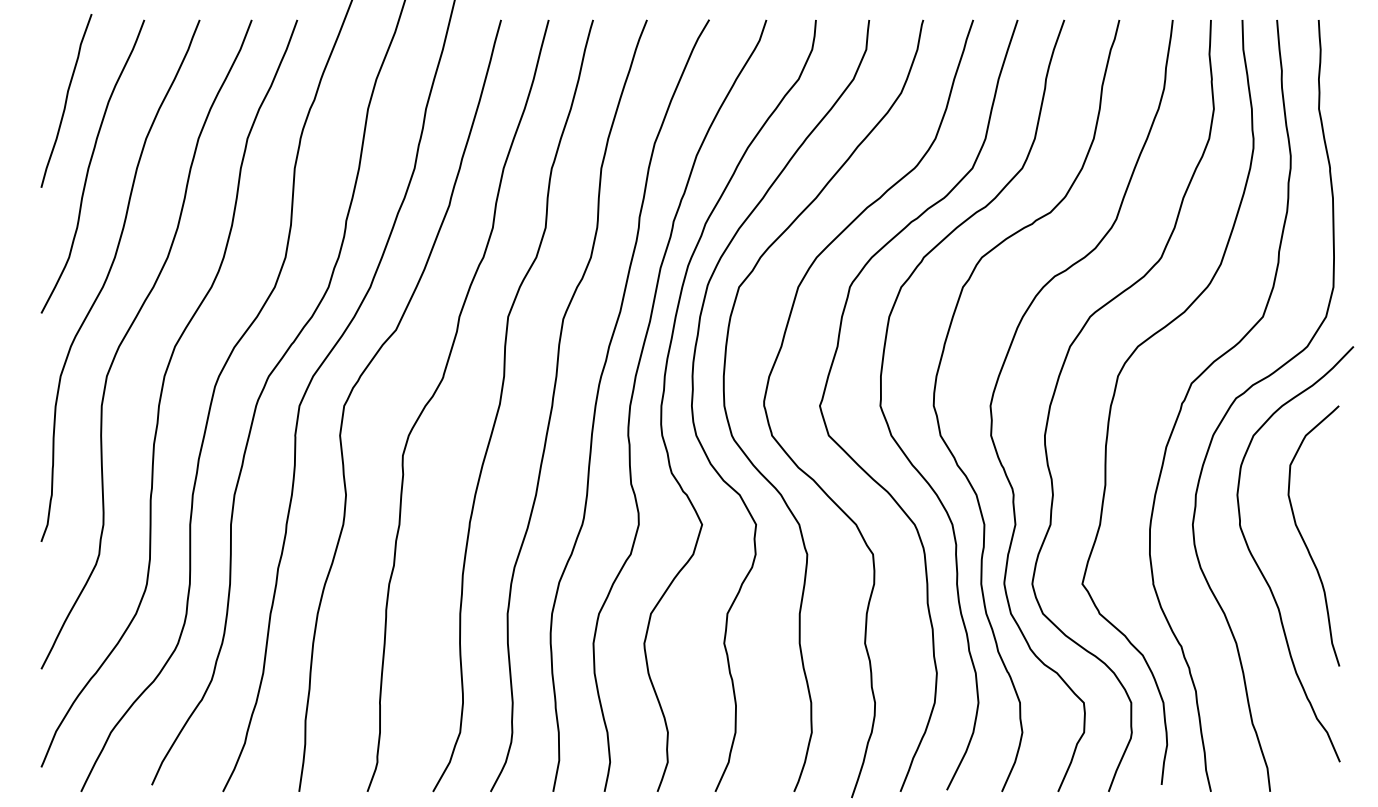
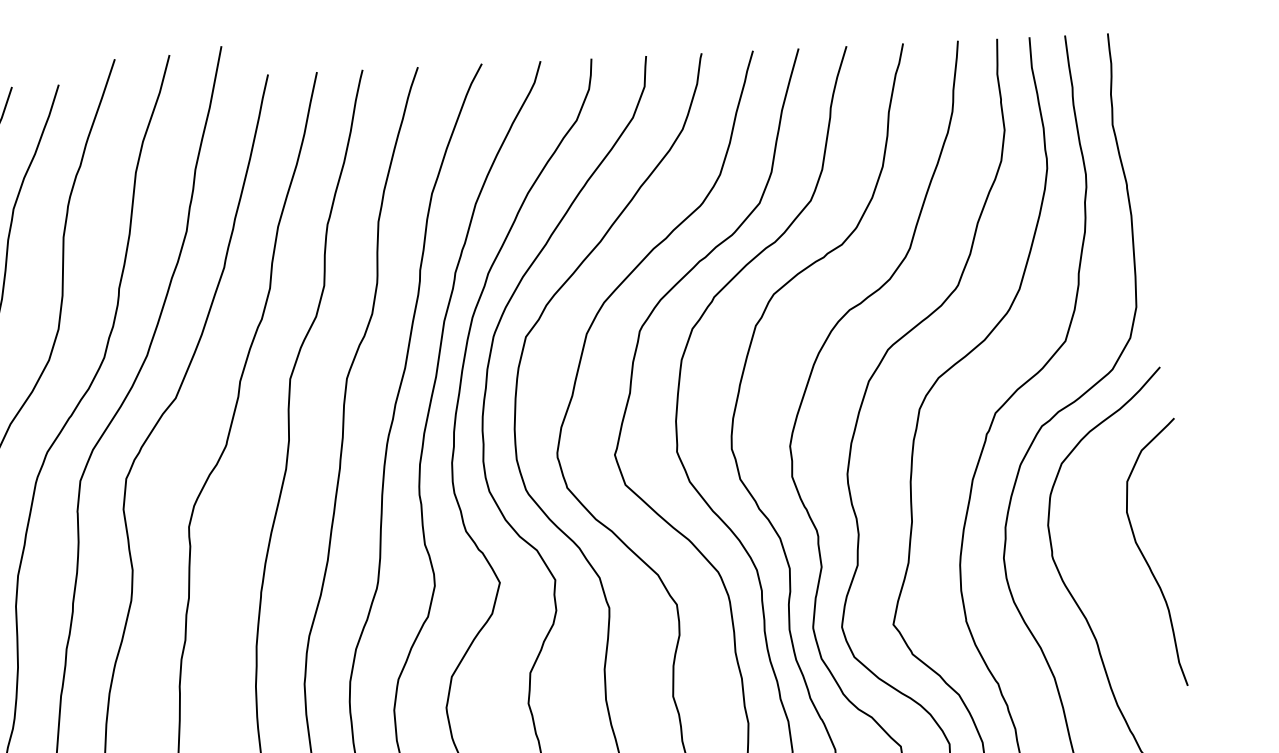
curve: (1304, 540) -> (1145, 558), moved

